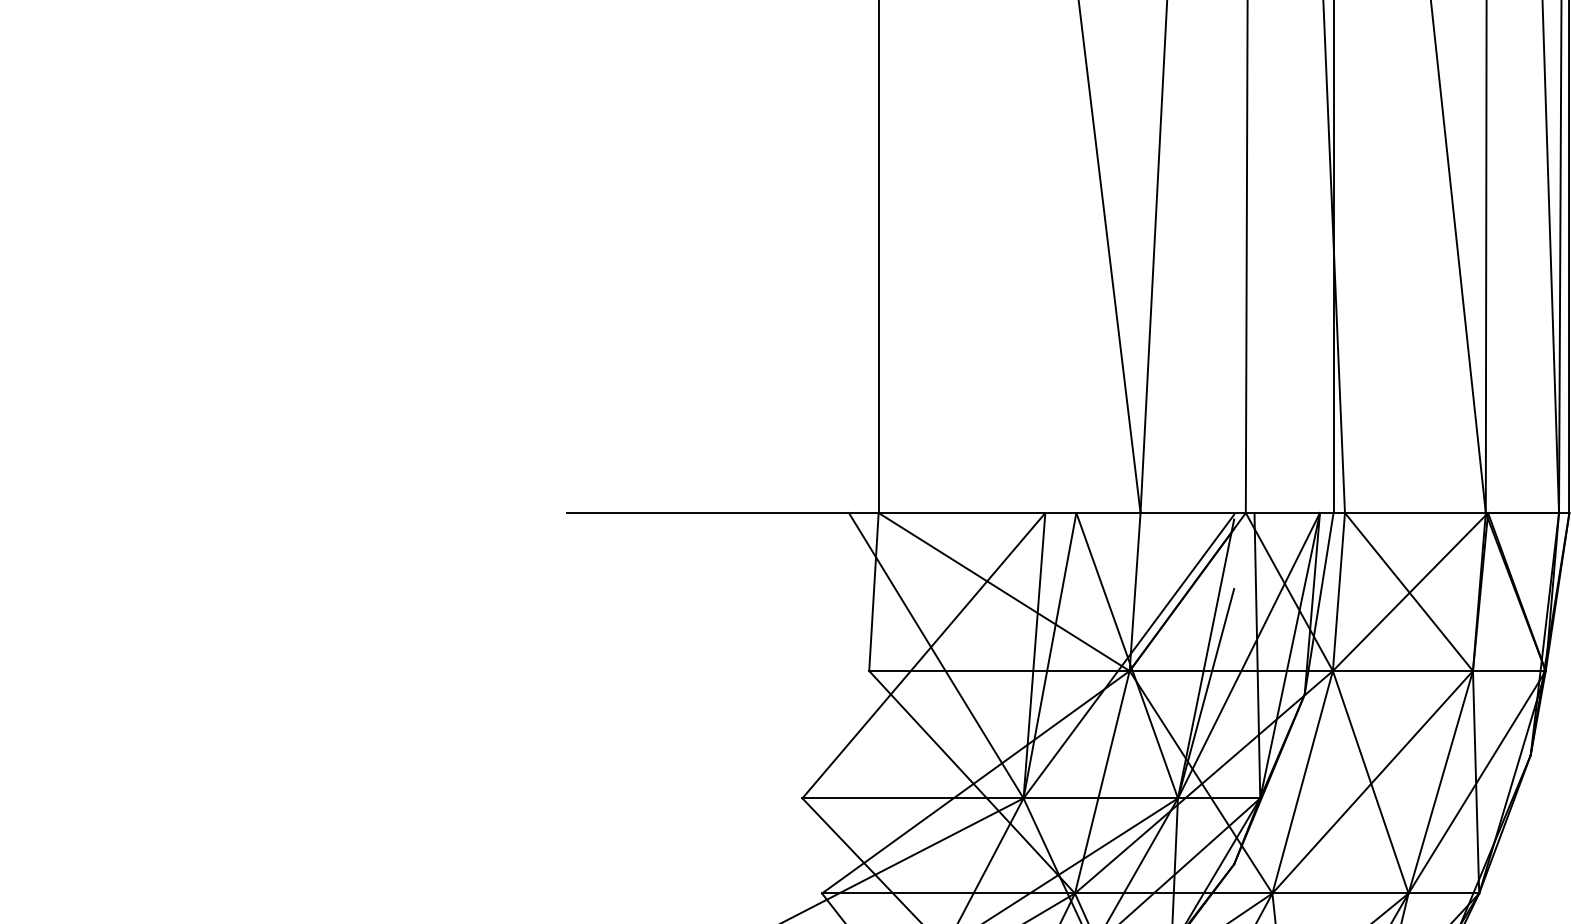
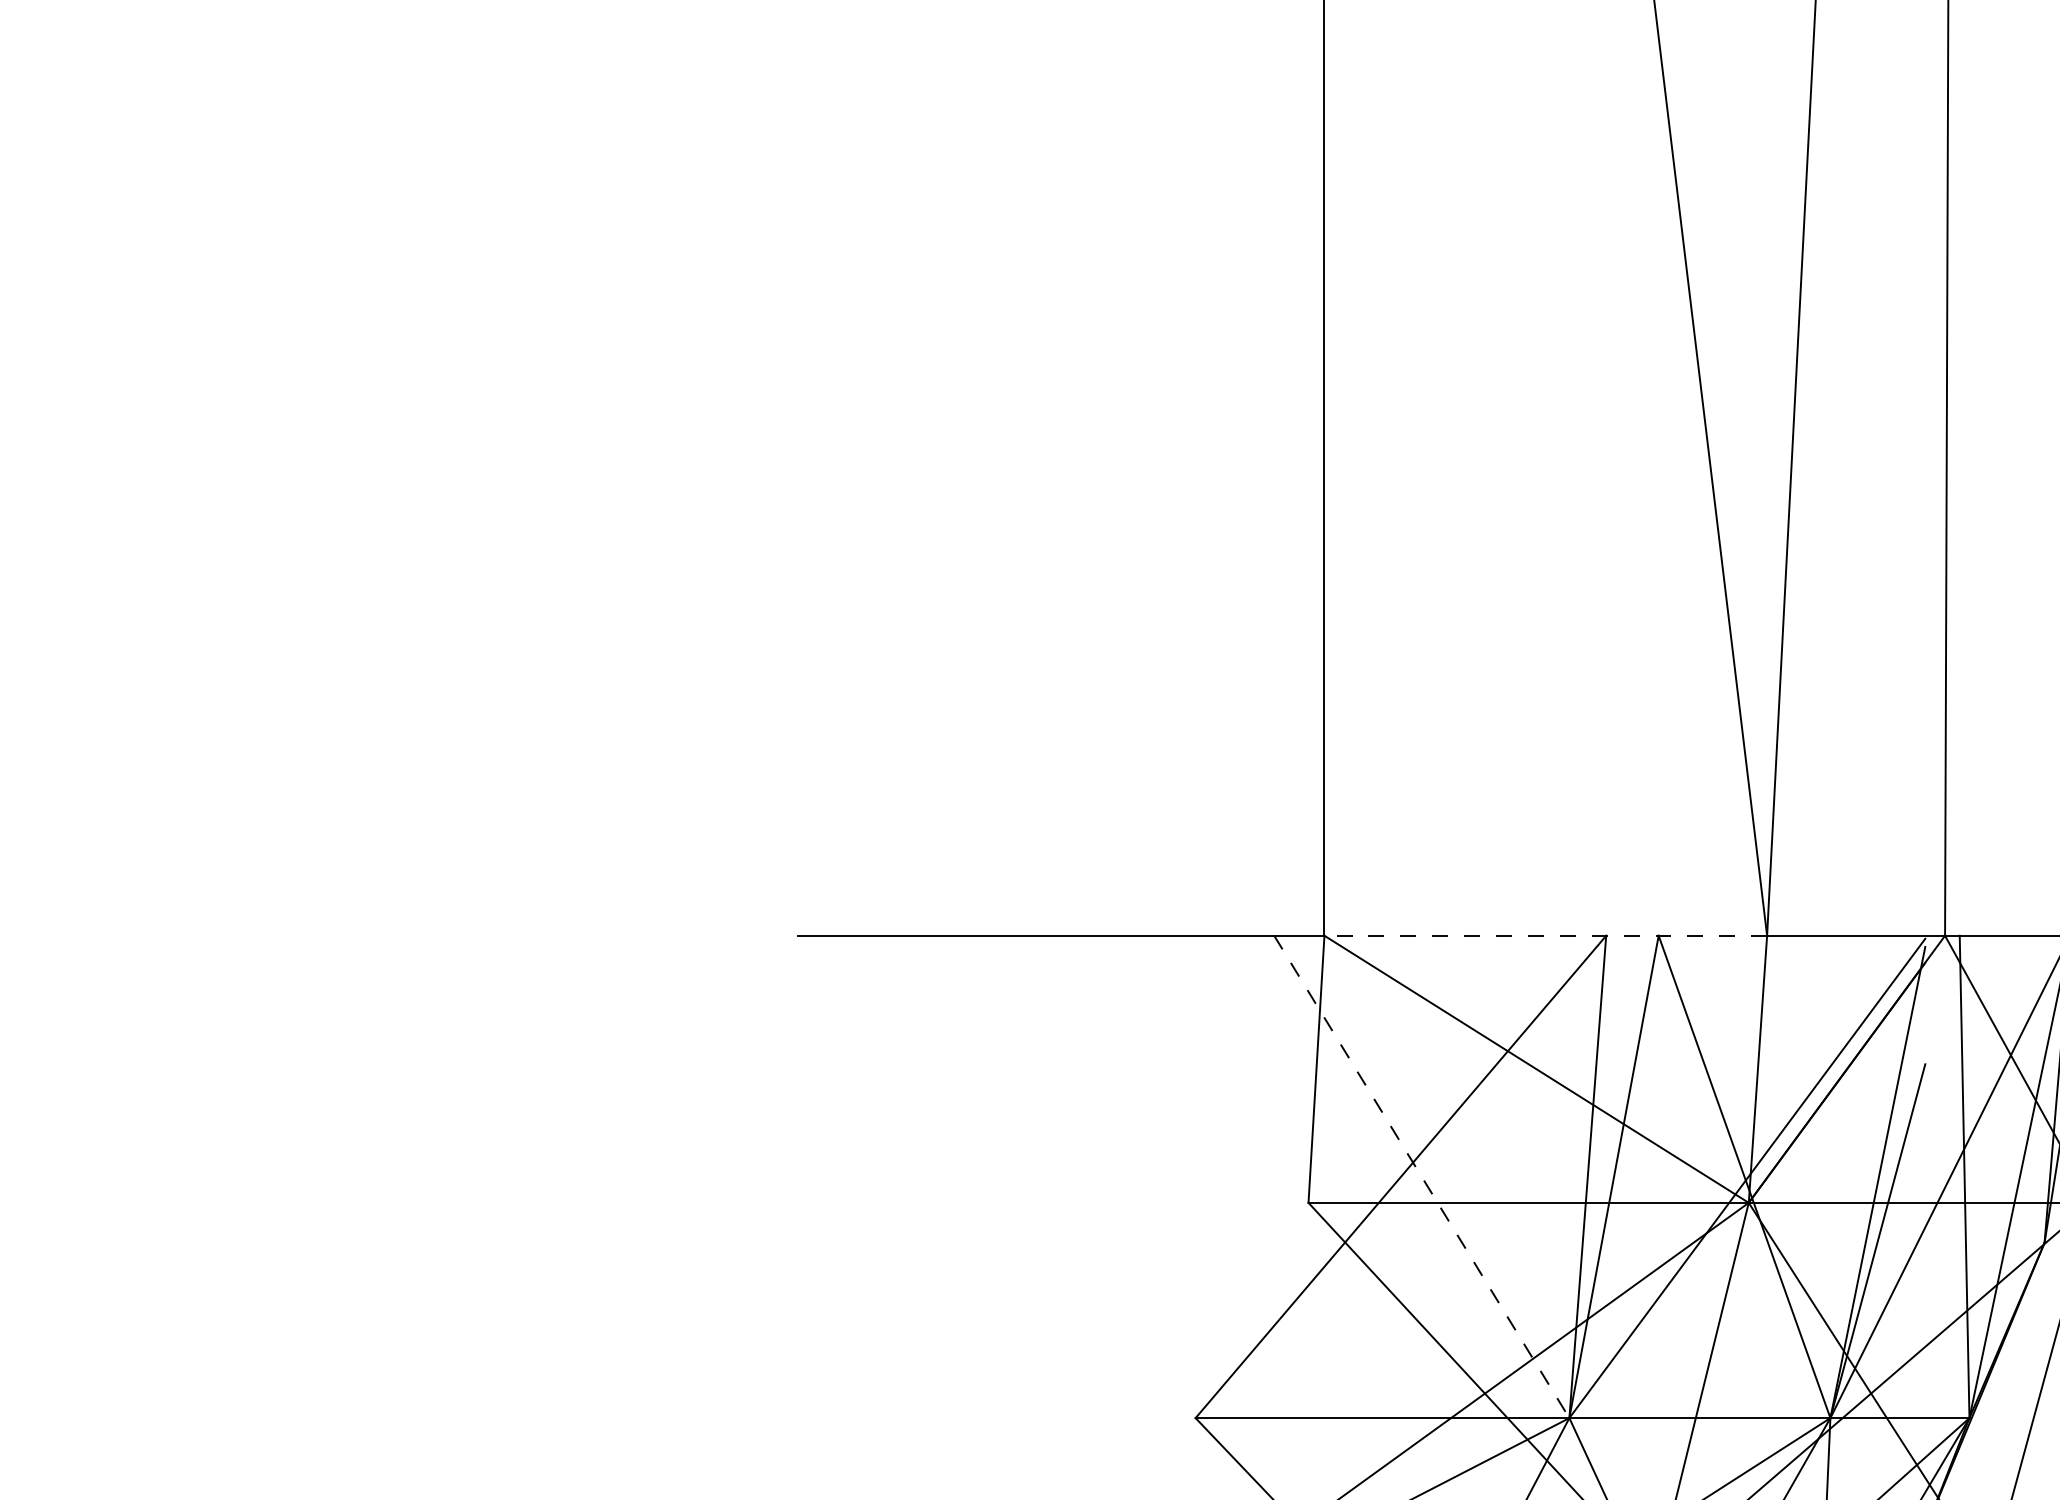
line: (1009, 513) -> (1545, 936), solid -> dashed
line: (936, 656) -> (1422, 1178), solid -> dashed

